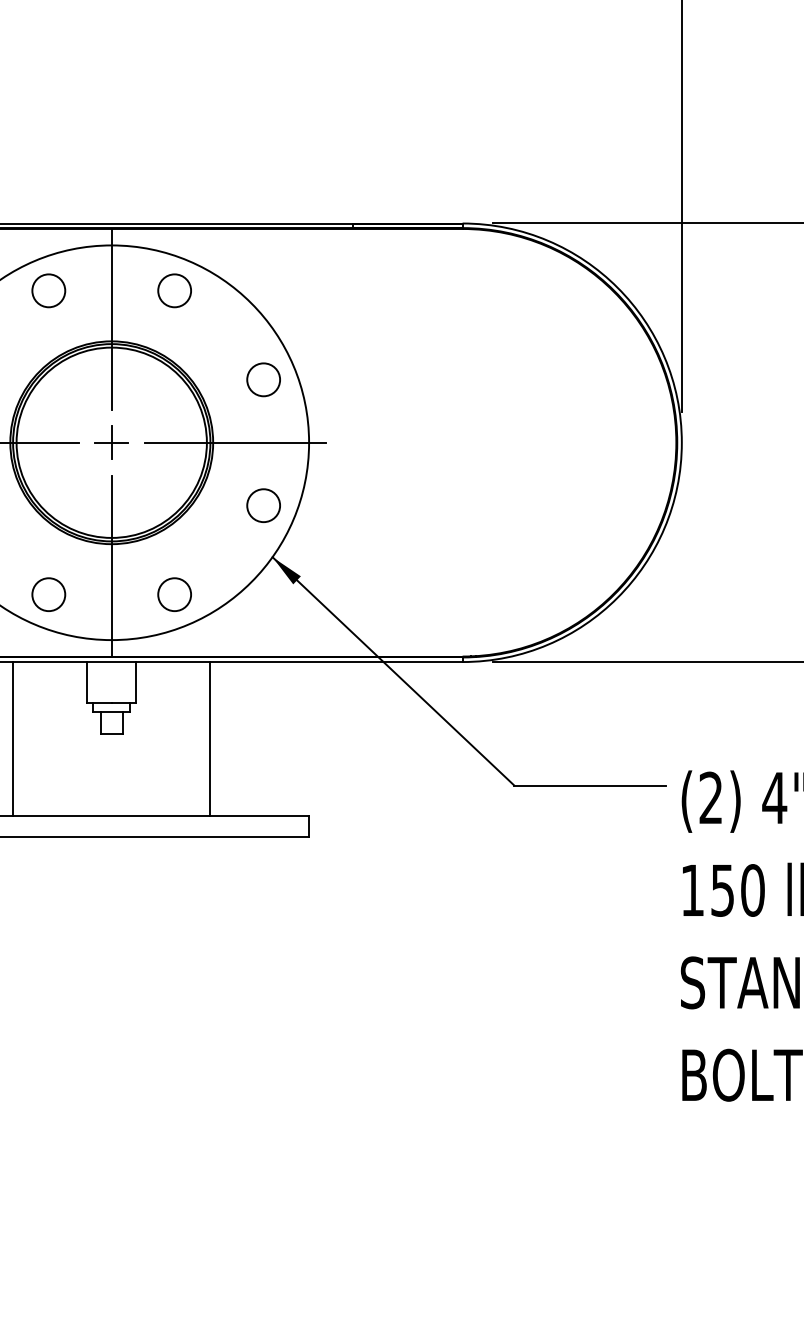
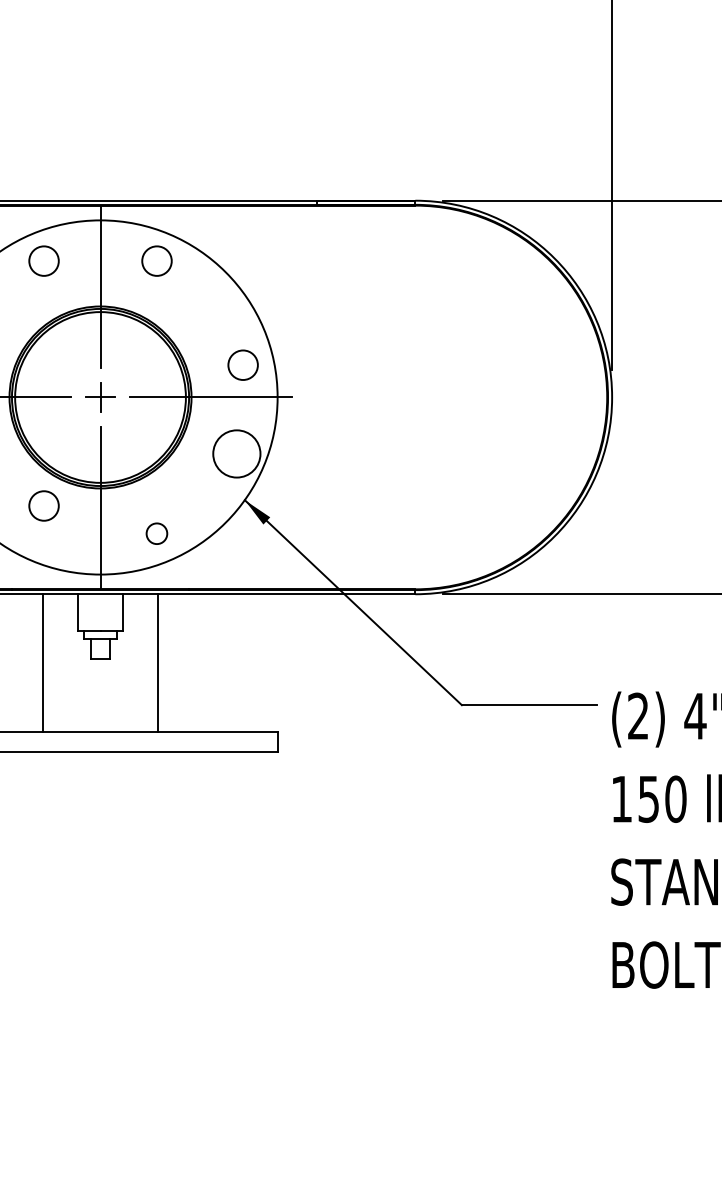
circle: (263, 379) -> (242, 364), moved
circle: (263, 505) -> (236, 453), size x1.6
circle: (48, 594) -> (43, 505), moved
circle: (174, 594) -> (156, 533), size x0.7
line: (13, 738) -> (43, 662), moved
line: (210, 738) -> (157, 662), moved

